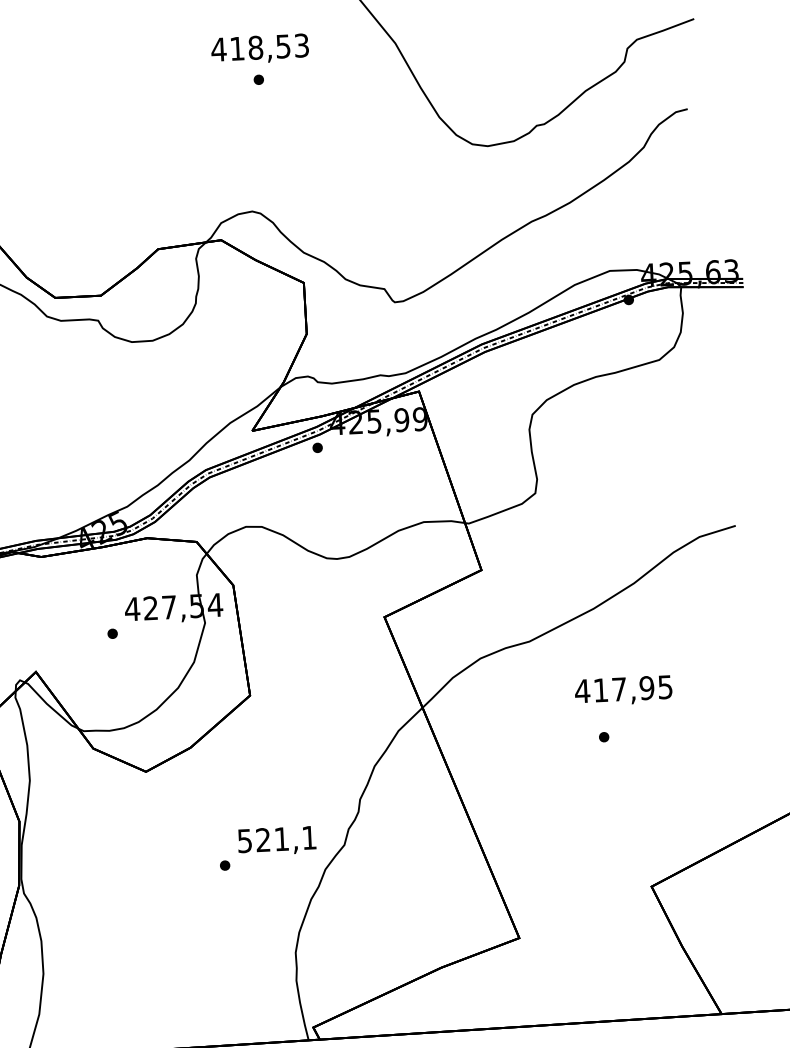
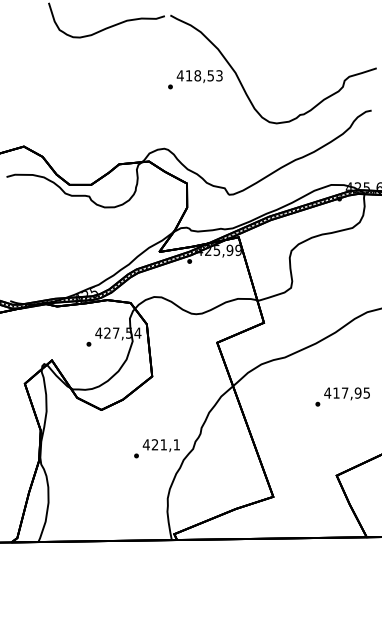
text: (259, 49) -> (199, 76), moved
text: (622, 690) -> (346, 393), moved
text: (242, 840) -> (145, 444), 521,1 -> 421,1

